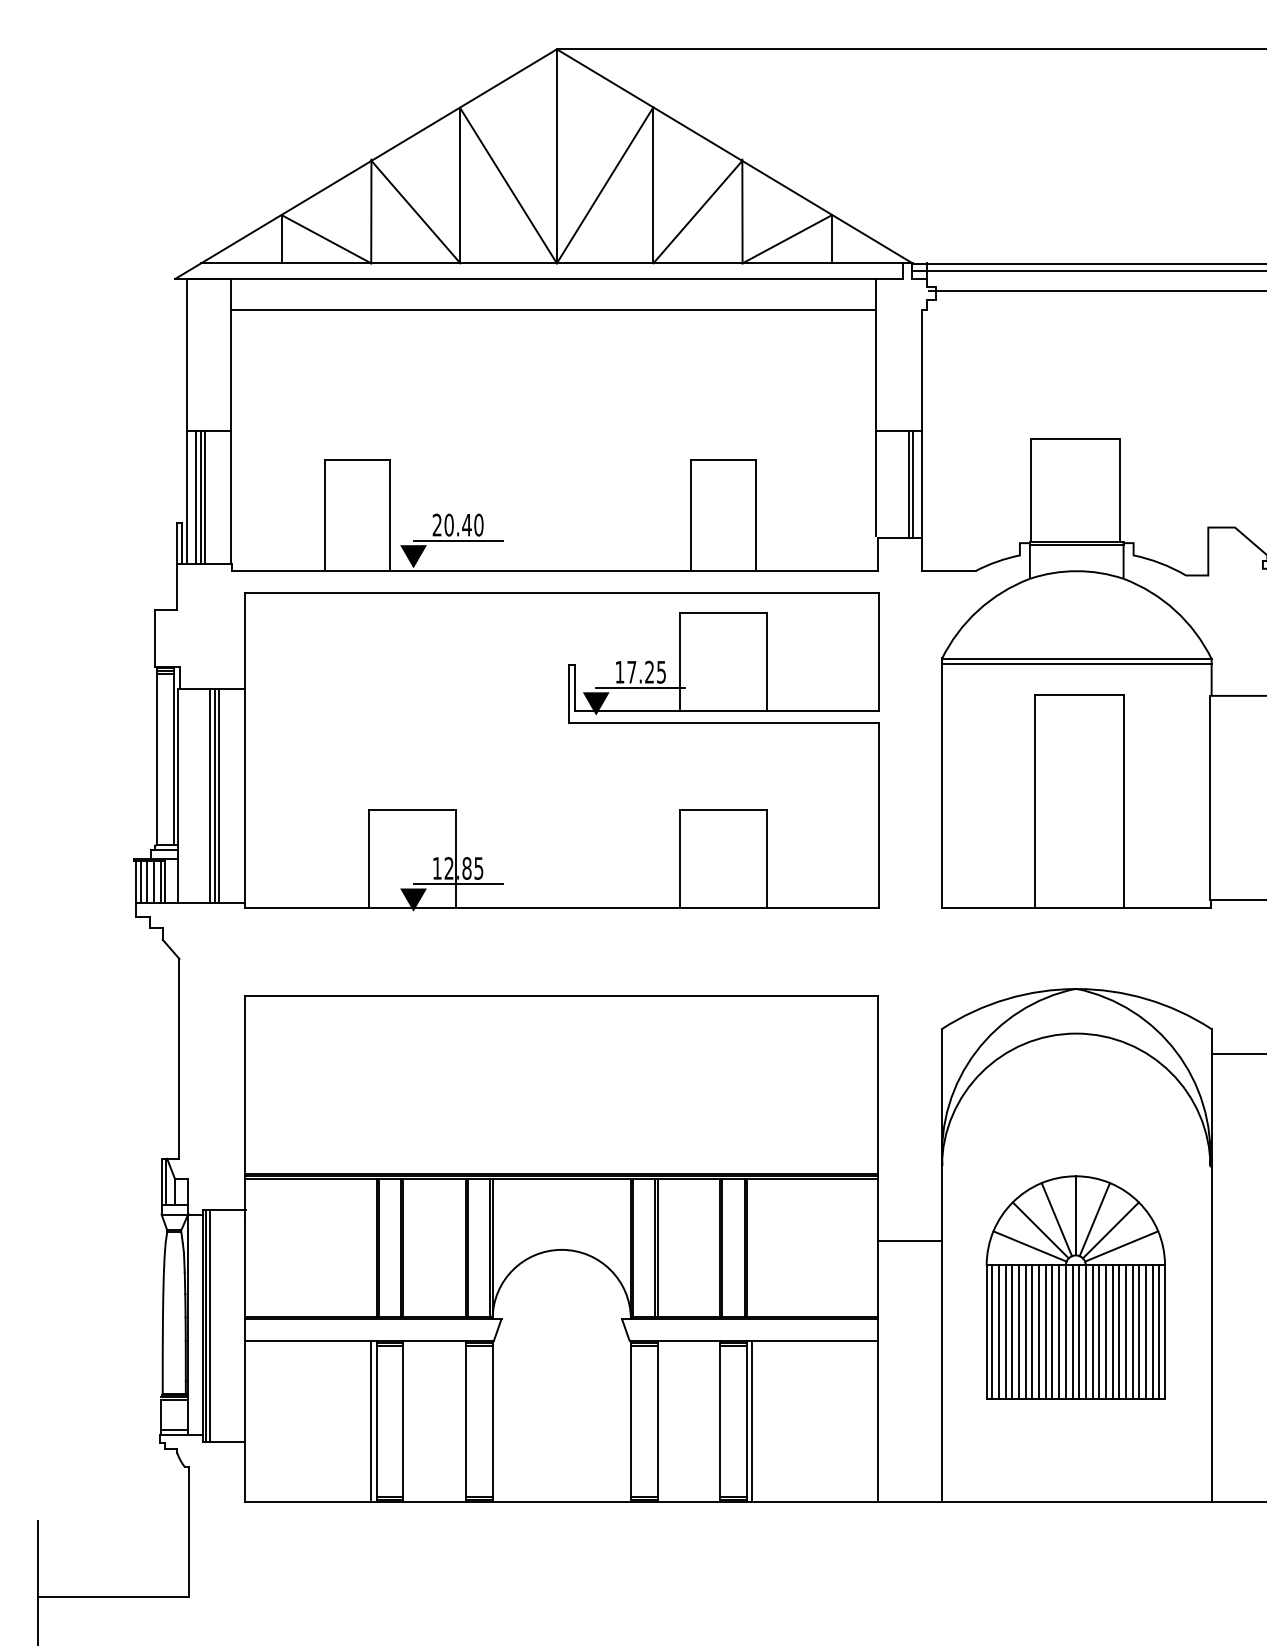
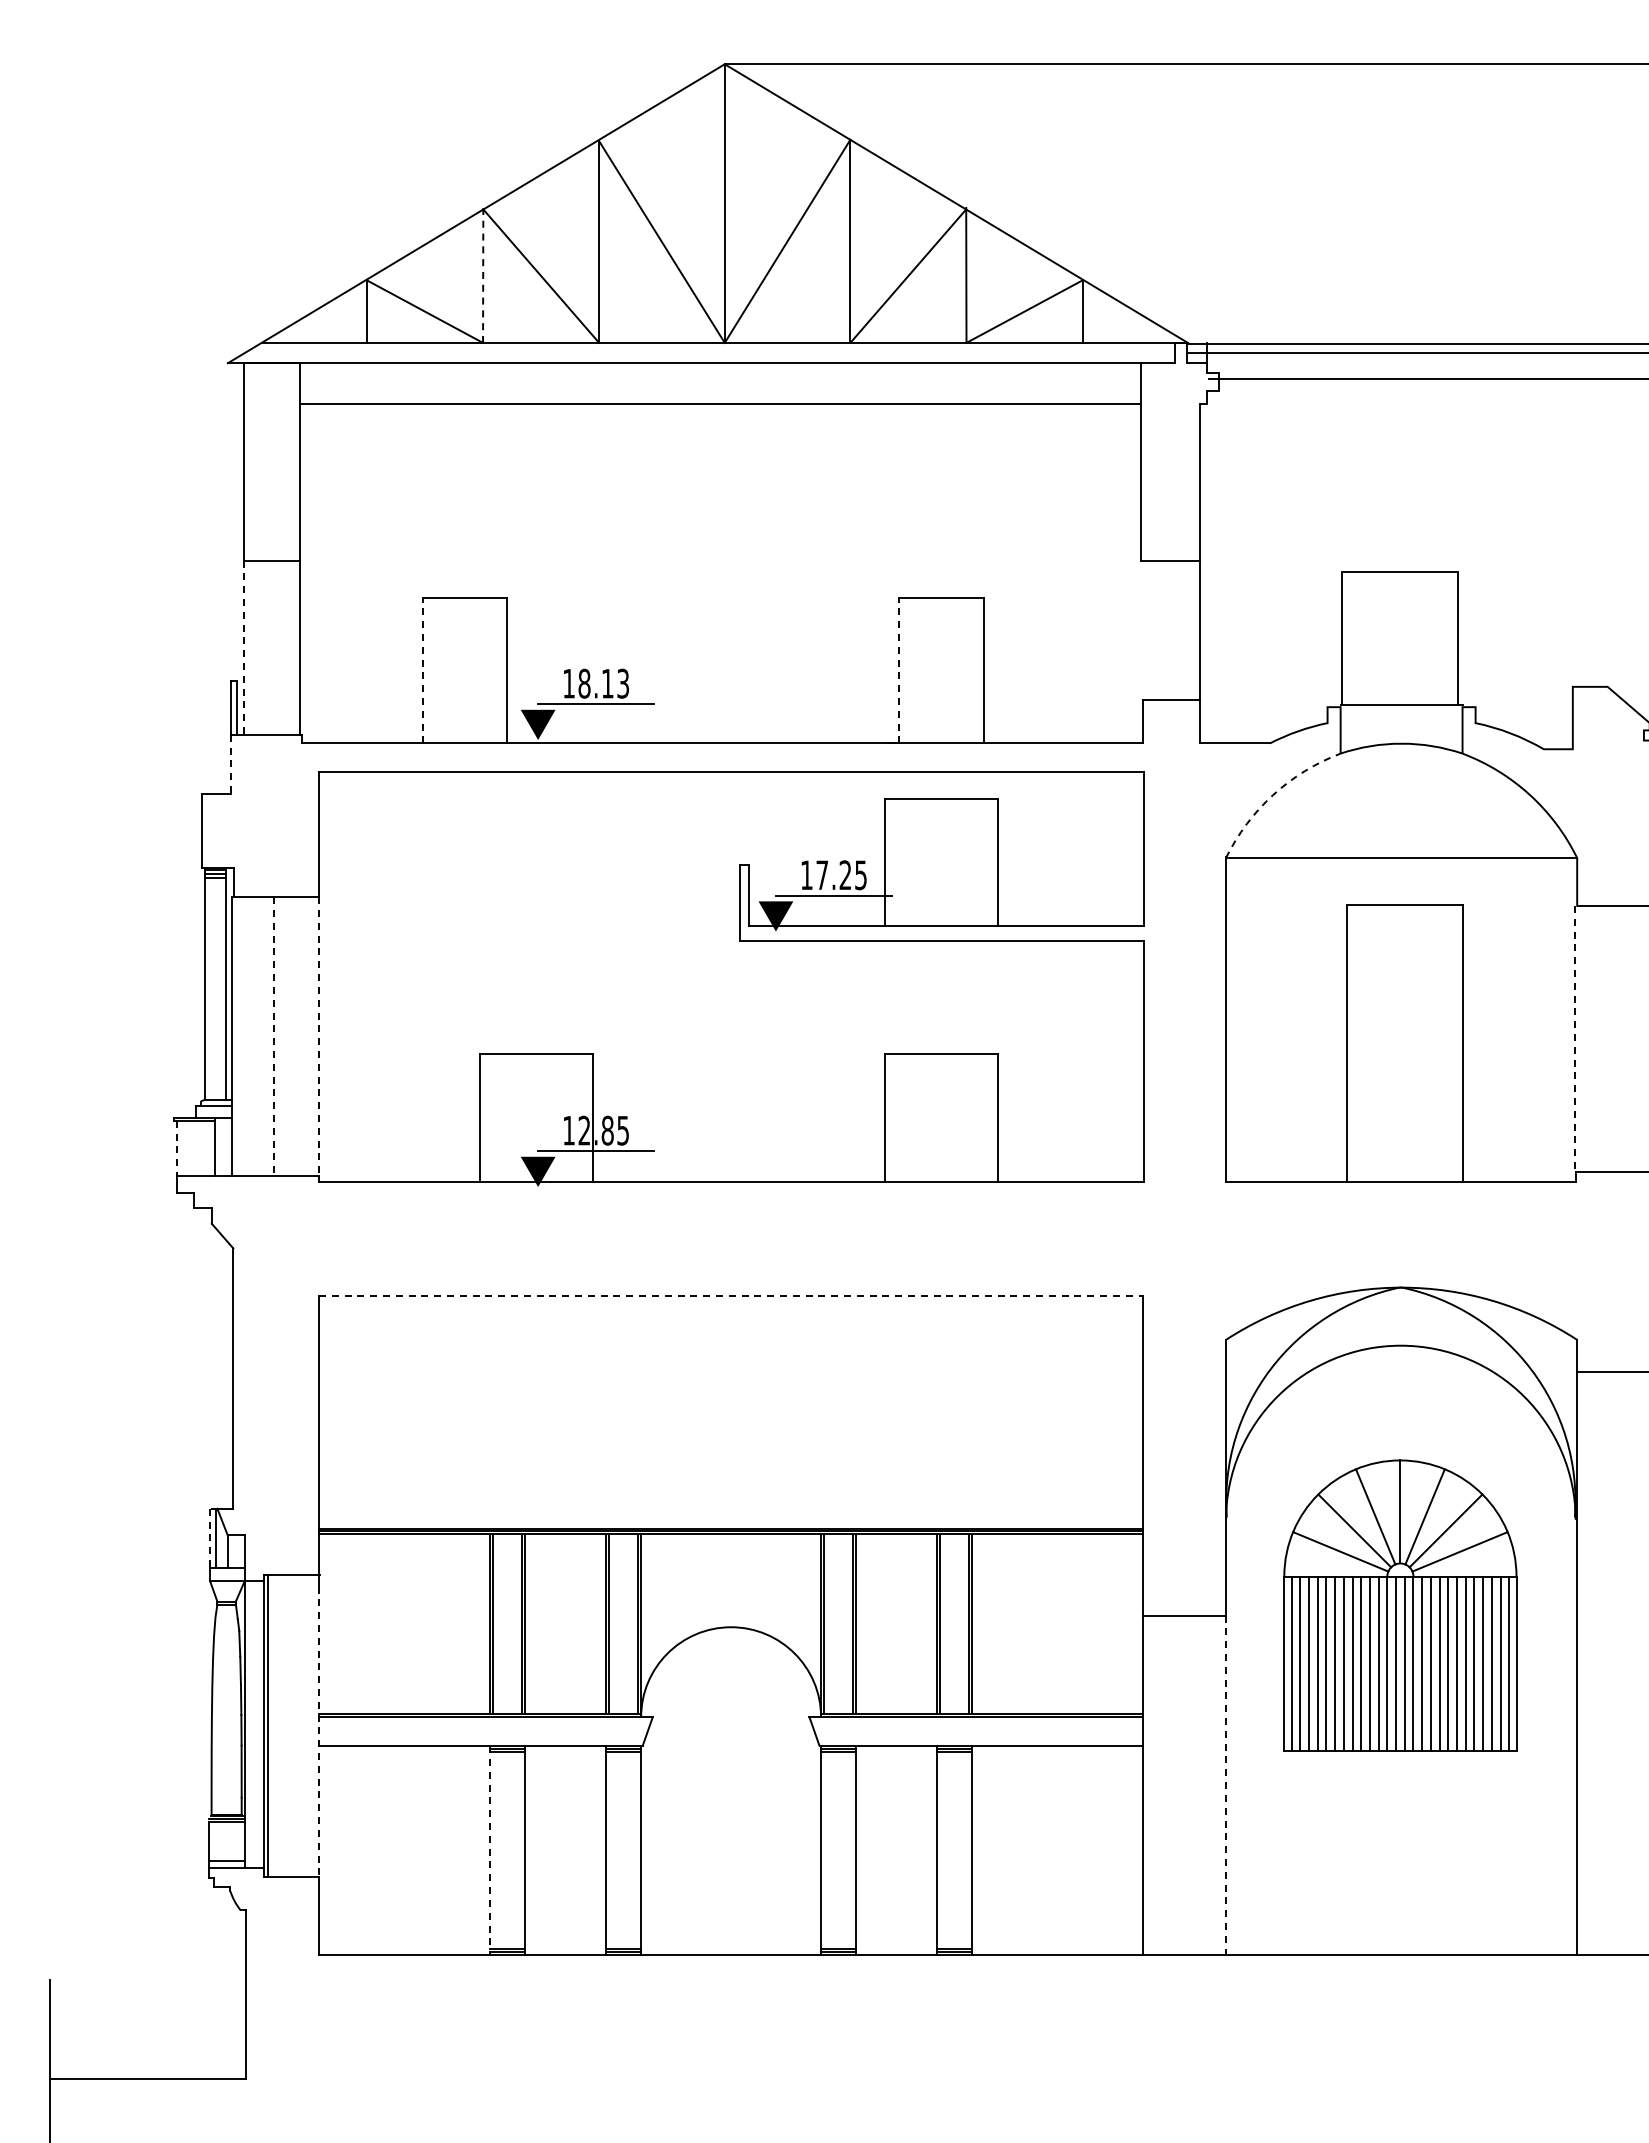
line: (371, 211) -> (483, 275), solid -> dashed
line: (876, 483) -> (1140, 629), removed
line: (908, 483) -> (1182, 629), removed
line: (913, 483) -> (1188, 629), removed
line: (196, 497) -> (255, 647), removed
line: (201, 497) -> (261, 647), removed
line: (205, 497) -> (267, 647), removed
line: (187, 498) -> (243, 648), solid -> dashed
line: (324, 514) -> (422, 670), solid -> dashed
line: (691, 514) -> (899, 670), solid -> dashed
text: (458, 524) -> (596, 683), 20.40 -> 18.13
line: (1076, 545) -> (1401, 710), removed
line: (177, 587) -> (230, 764), solid -> dashed
line: (978, 610) -> (1273, 794), solid -> dashed
line: (1076, 663) -> (1401, 863), removed
line: (210, 796) -> (273, 1037), solid -> dashed
line: (214, 796) -> (279, 1036), removed
line: (219, 796) -> (285, 1036), removed
line: (245, 796) -> (319, 1037), solid -> dashed
line: (1209, 797) -> (1574, 1038), solid -> dashed
line: (140, 881) -> (182, 1147), removed
line: (147, 881) -> (191, 1147), removed
line: (154, 881) -> (200, 1147), removed
line: (160, 881) -> (208, 1147), removed
line: (136, 882) -> (177, 1148), solid -> dashed
line: (562, 995) -> (731, 1296), solid -> dashed
line: (161, 1181) -> (210, 1538), solid -> dashed
part: (1075, 1287) -> (1400, 1605), moved
line: (209, 1325) -> (272, 1725), removed
line: (244, 1330) -> (318, 1732), solid -> dashed
line: (941, 1371) -> (1225, 1785), solid -> dashed
line: (370, 1421) -> (482, 1850), removed
line: (752, 1421) -> (979, 1850), removed
line: (376, 1422) -> (490, 1851), solid -> dashed

